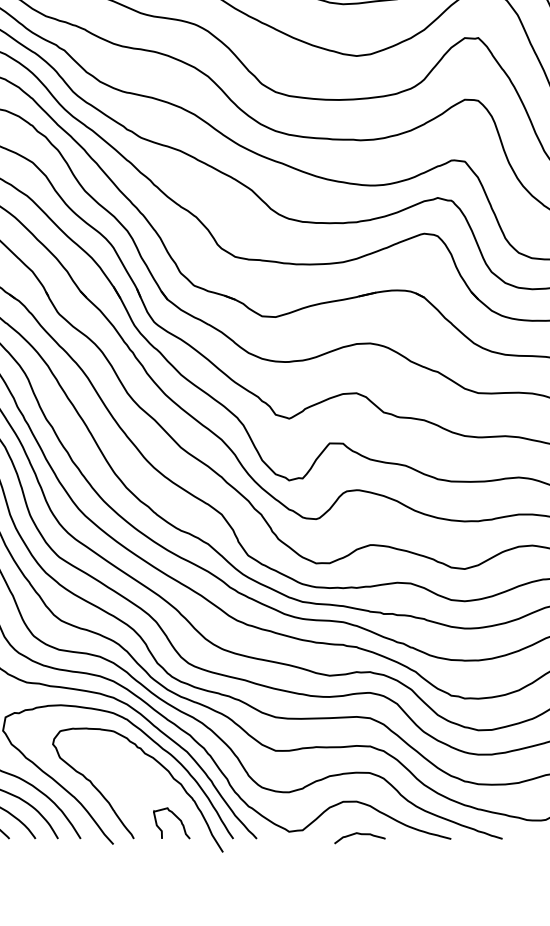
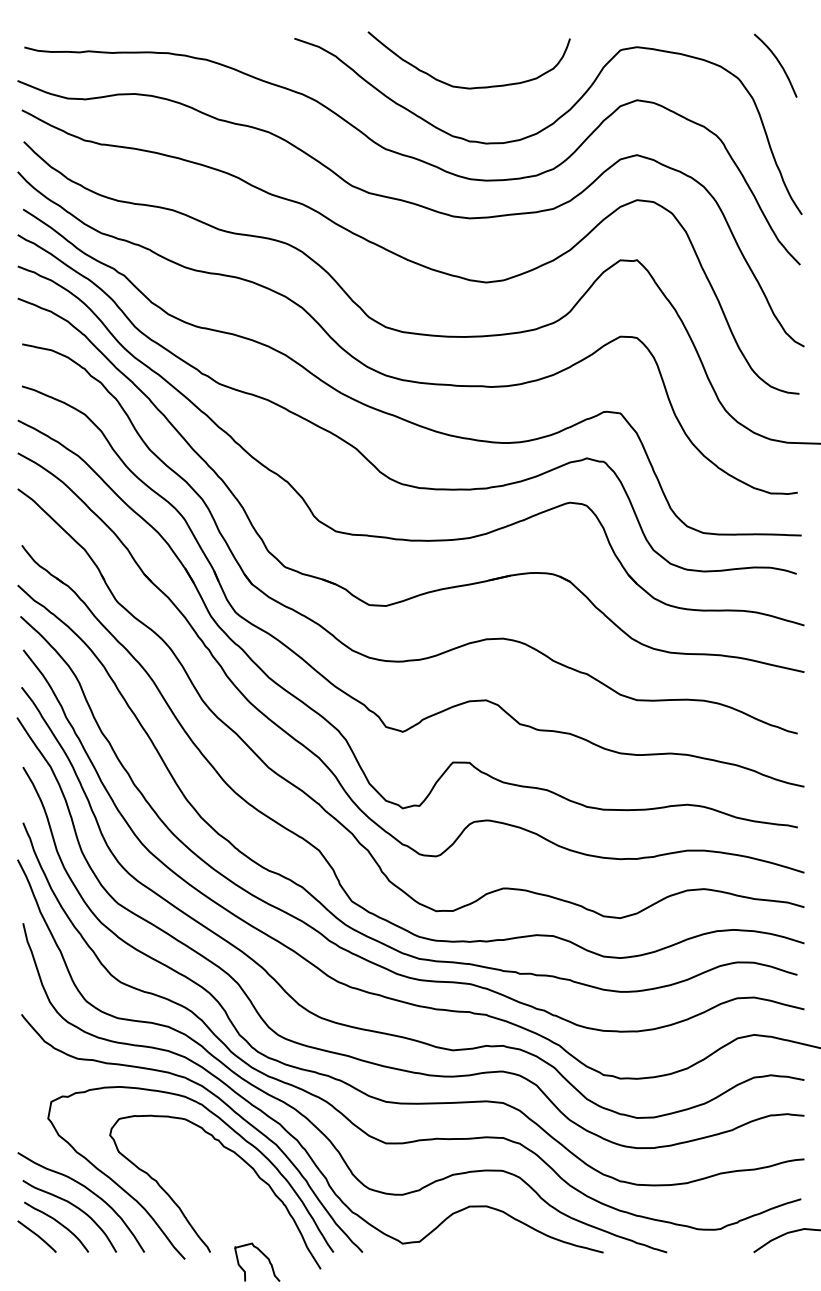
curve: (176, 817) -> (263, 1255), moved
curve: (360, 834) -> (490, 1247), removed

